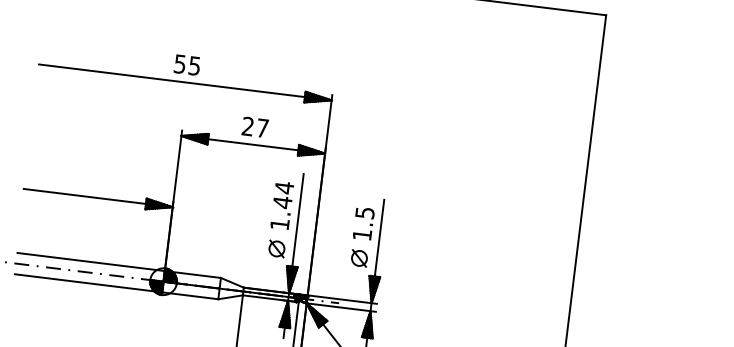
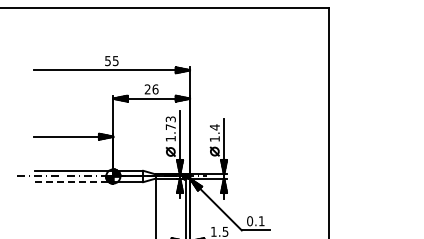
text: (262, 128) -> (155, 89), 27 -> 26
text: (282, 195) -> (170, 123), 1.44 -> 1.73
text: (364, 213) -> (214, 127), 1.5 -> 1.4
line: (89, 284) -> (74, 182), solid -> dashed

